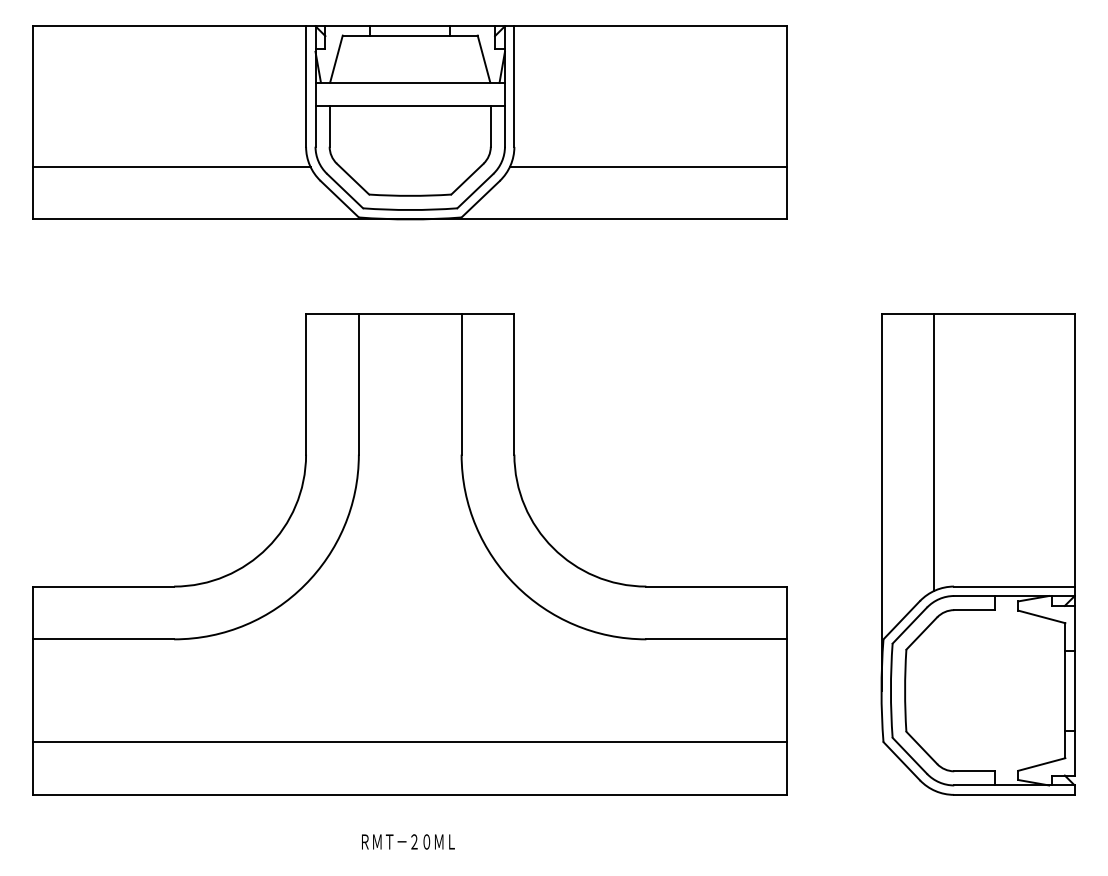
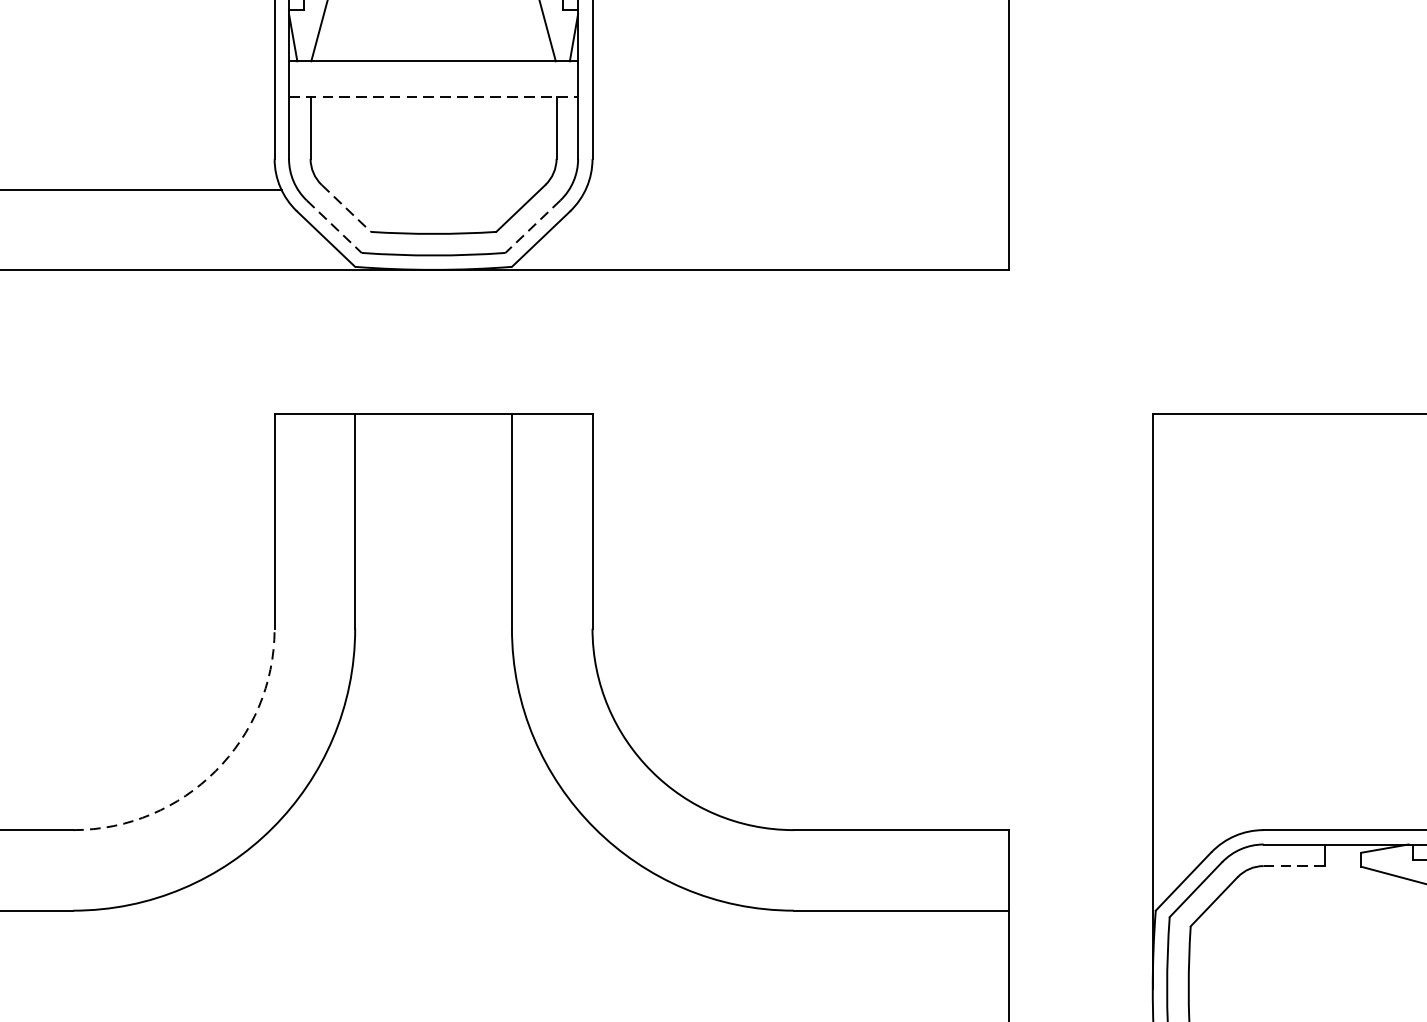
line: (410, 106) -> (433, 97), solid -> dashed
line: (648, 167) -> (797, 190), removed
line: (353, 179) -> (346, 208), solid -> dashed
line: (345, 191) -> (334, 227), solid -> dashed
line: (475, 191) -> (533, 227), solid -> dashed
line: (933, 452) -> (1232, 625), removed
arc: (267, 547) -> (215, 770), solid -> dashed
line: (974, 610) -> (1294, 866), solid -> dashed

